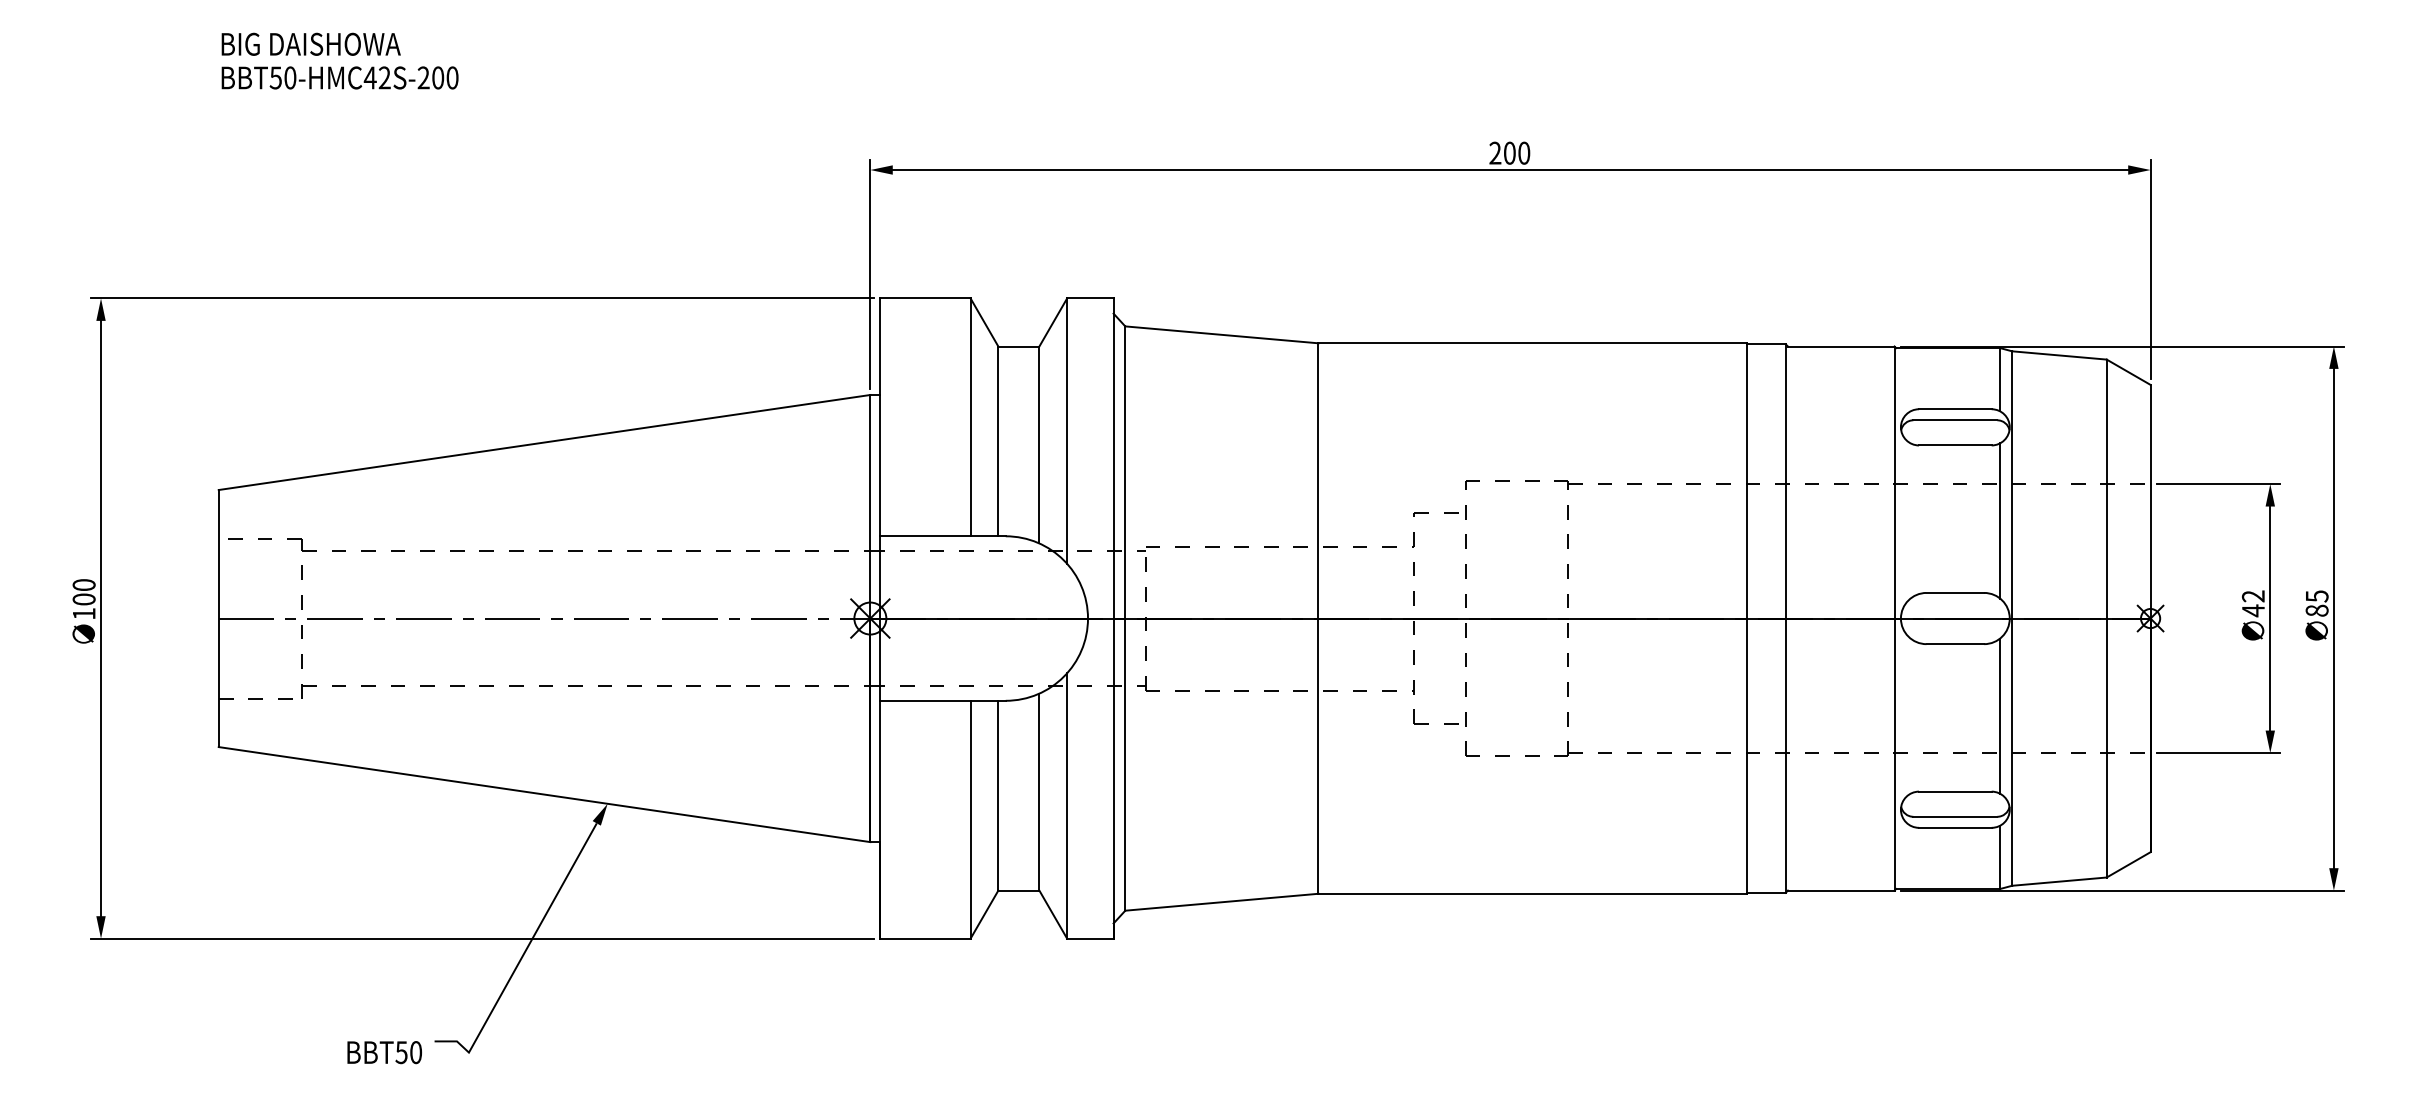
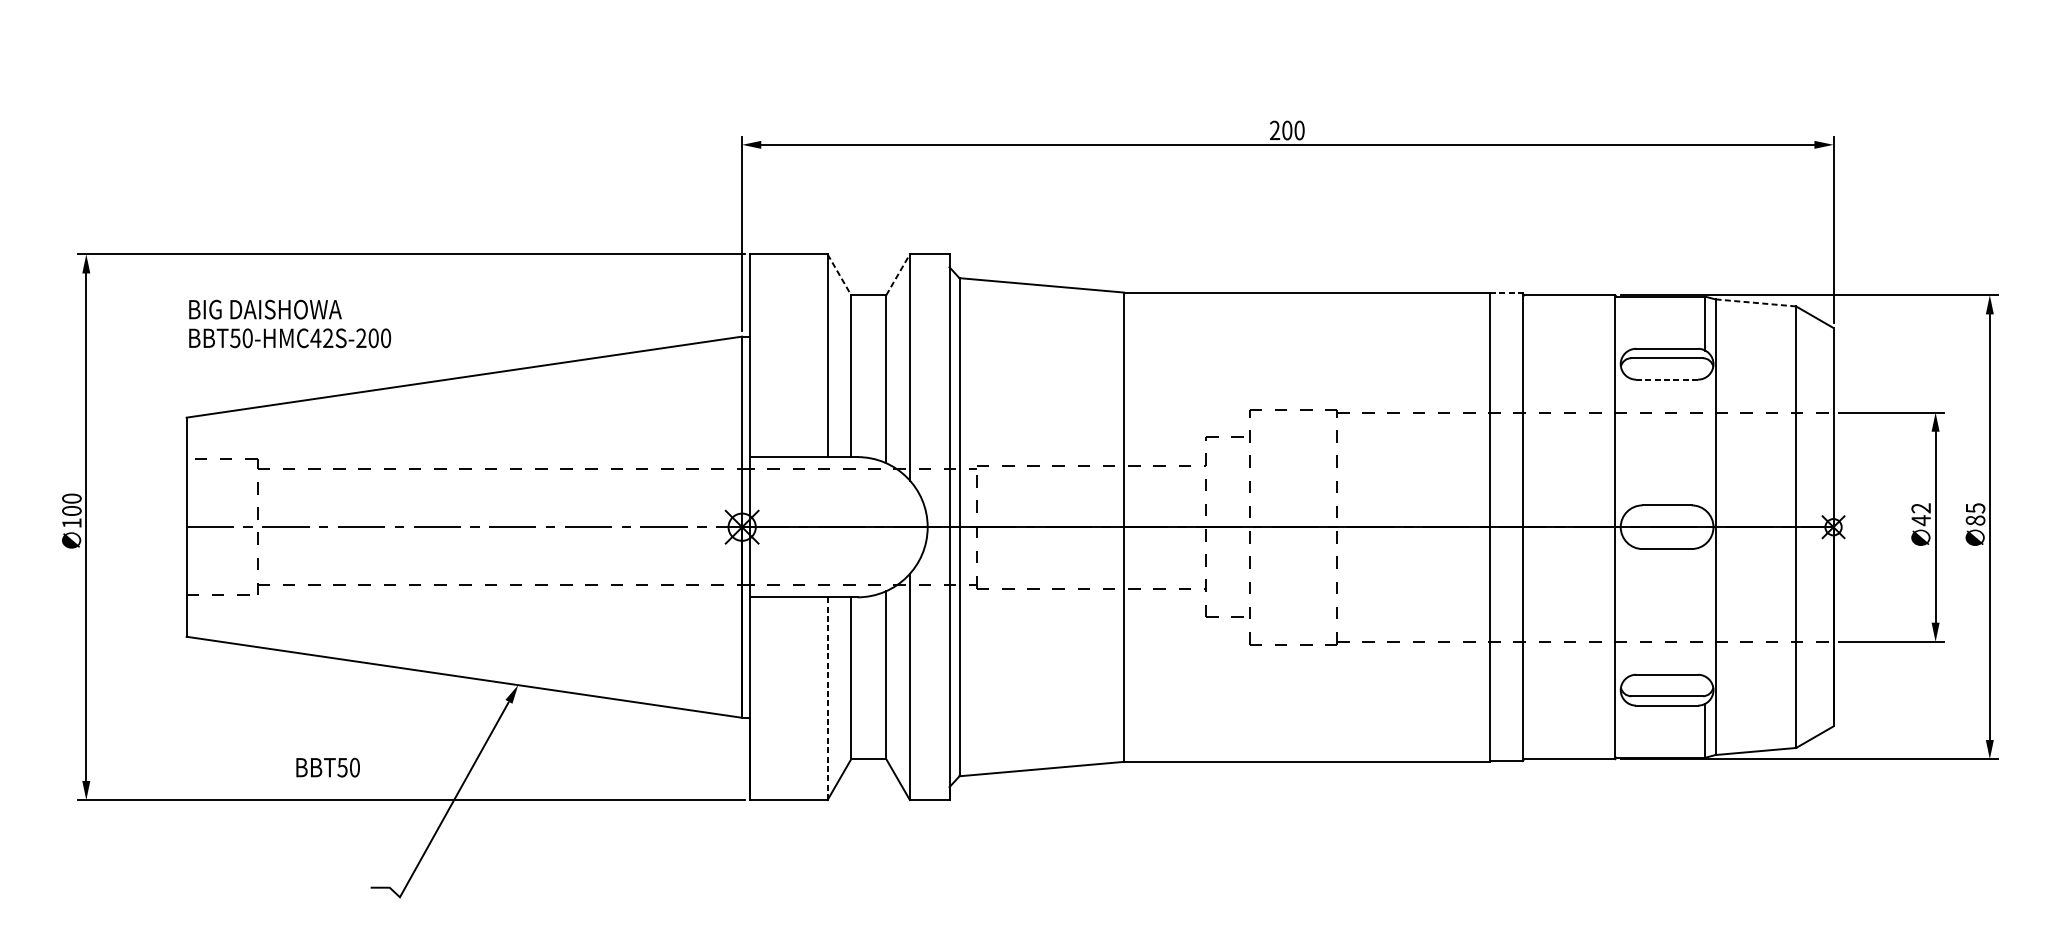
text: (339, 60) -> (289, 323), moved
line: (984, 322) -> (839, 274), solid -> dashed
line: (1053, 322) -> (898, 274), solid -> dashed
line: (1767, 344) -> (1506, 293), solid -> dashed
line: (2059, 355) -> (1755, 302), solid -> dashed
line: (1954, 445) -> (1666, 379), solid -> dashed
line: (2000, 520) -> (1705, 443), removed
line: (2000, 715) -> (1705, 609), removed
line: (970, 819) -> (827, 698), solid -> dashed
text: (384, 1052) -> (327, 767), moved

